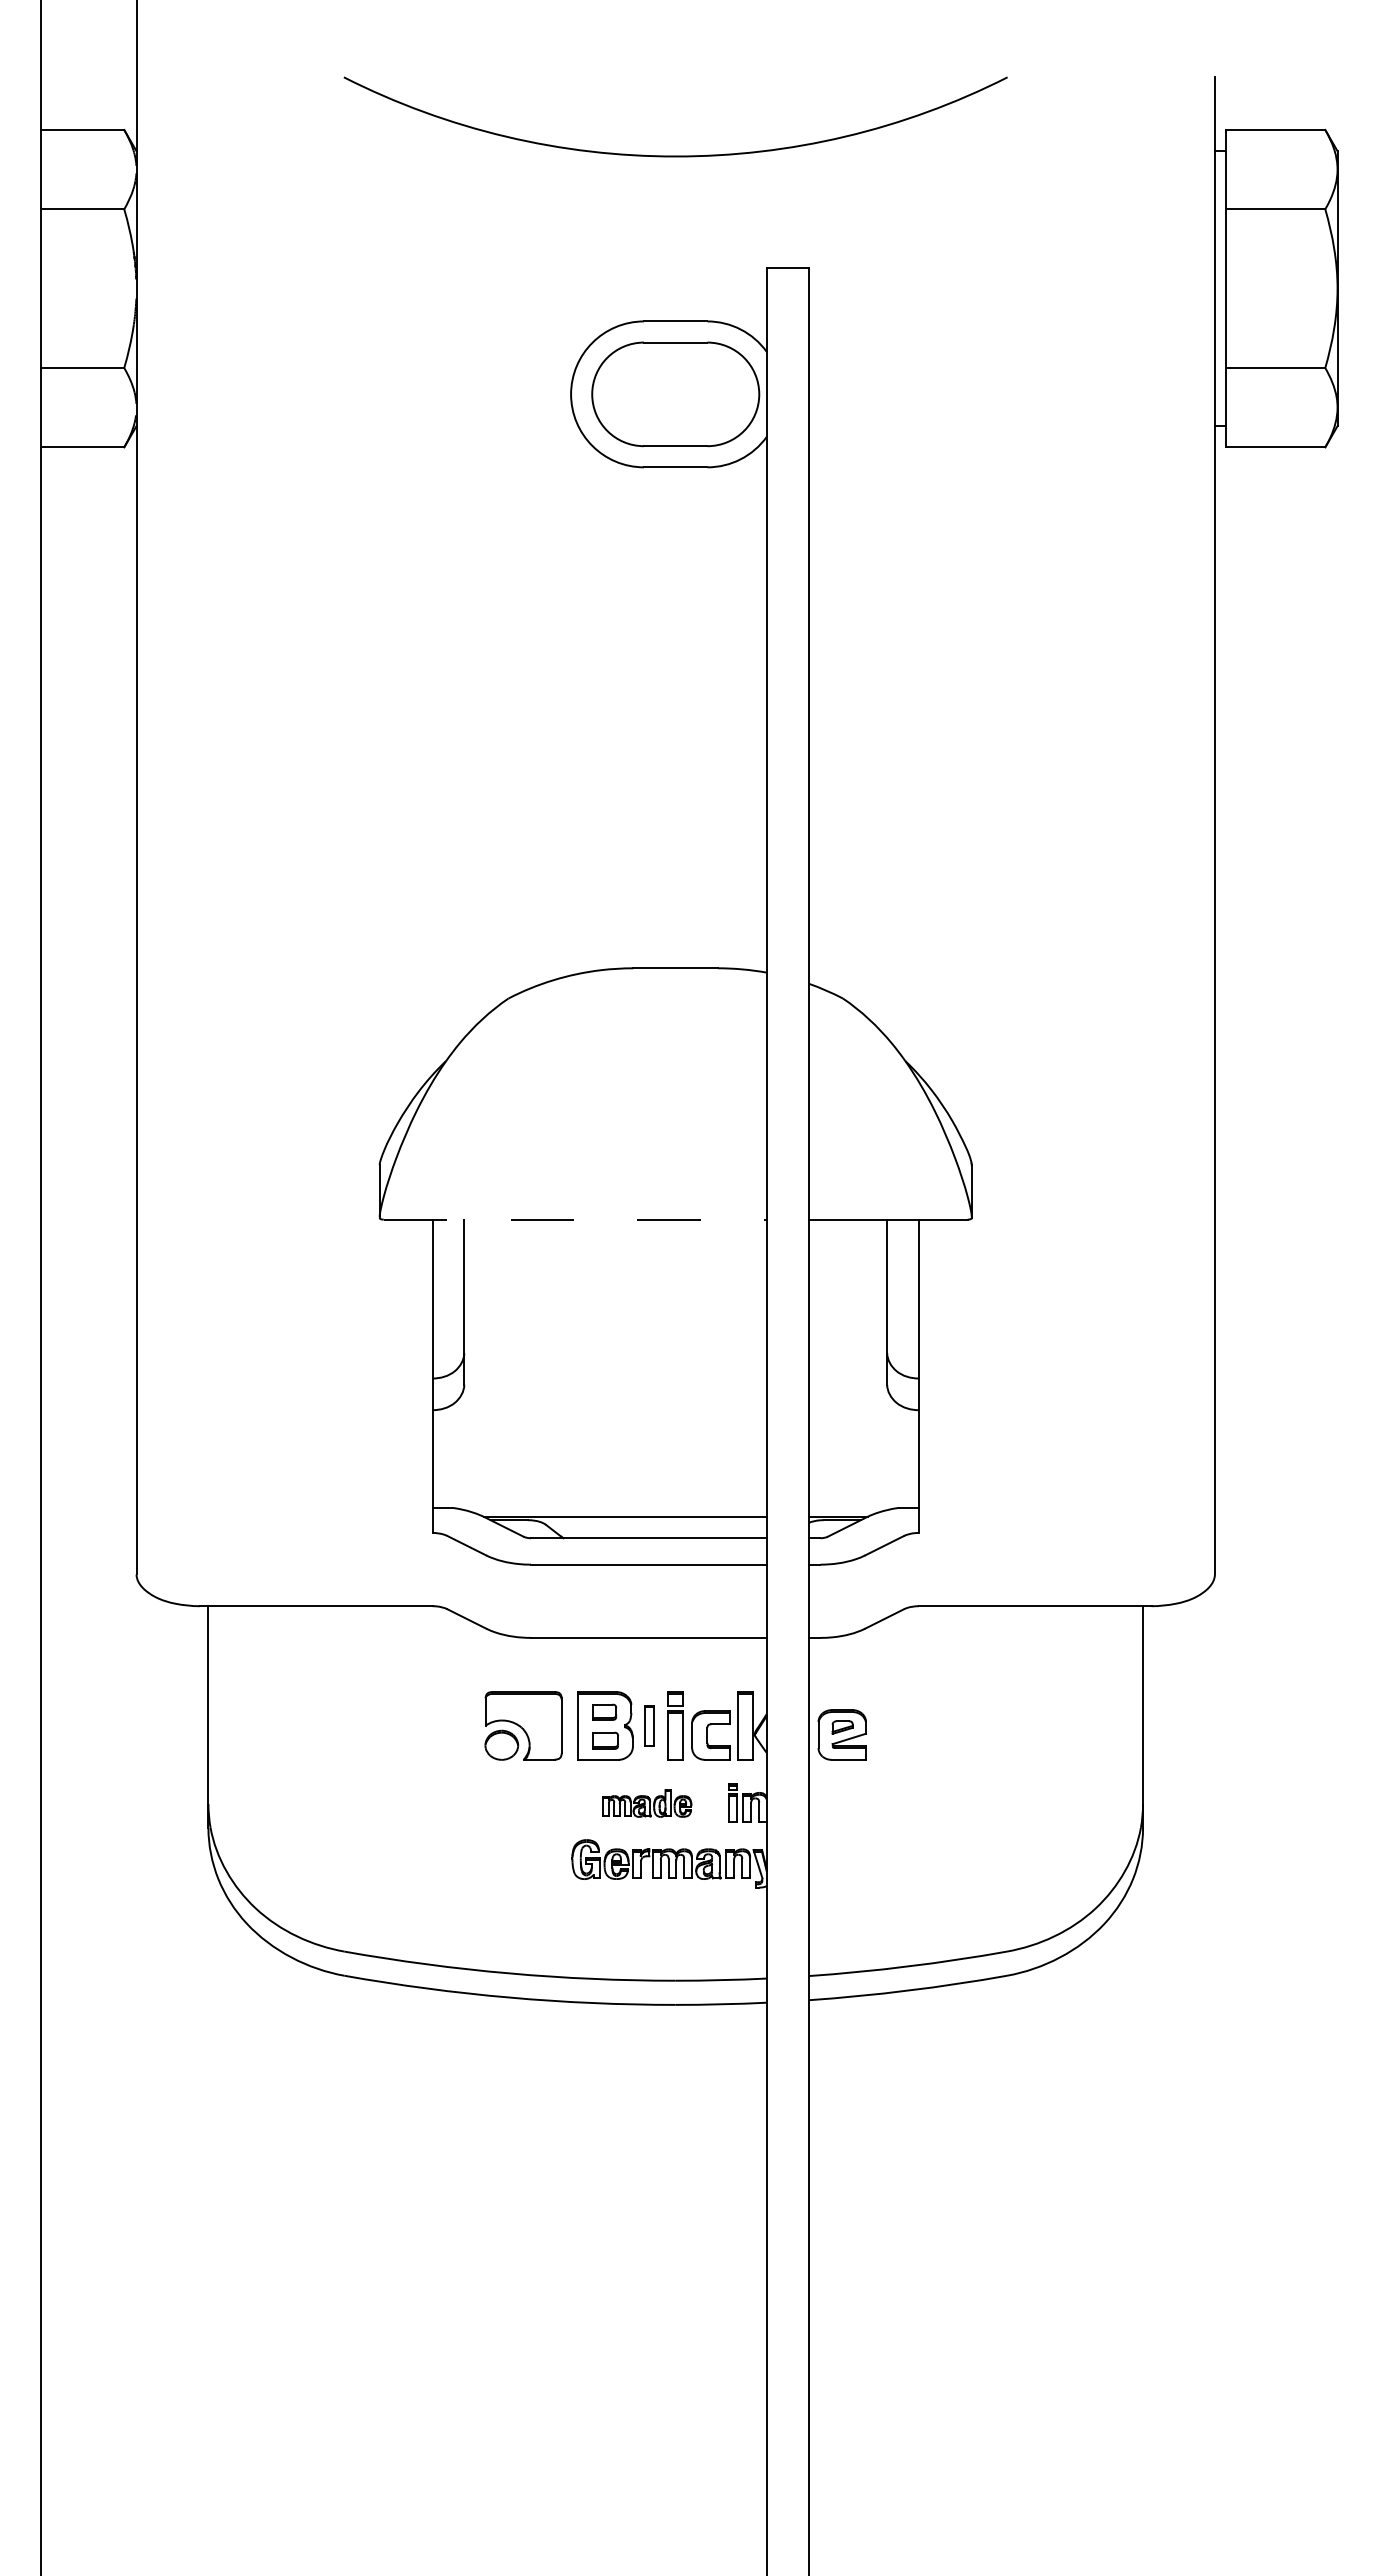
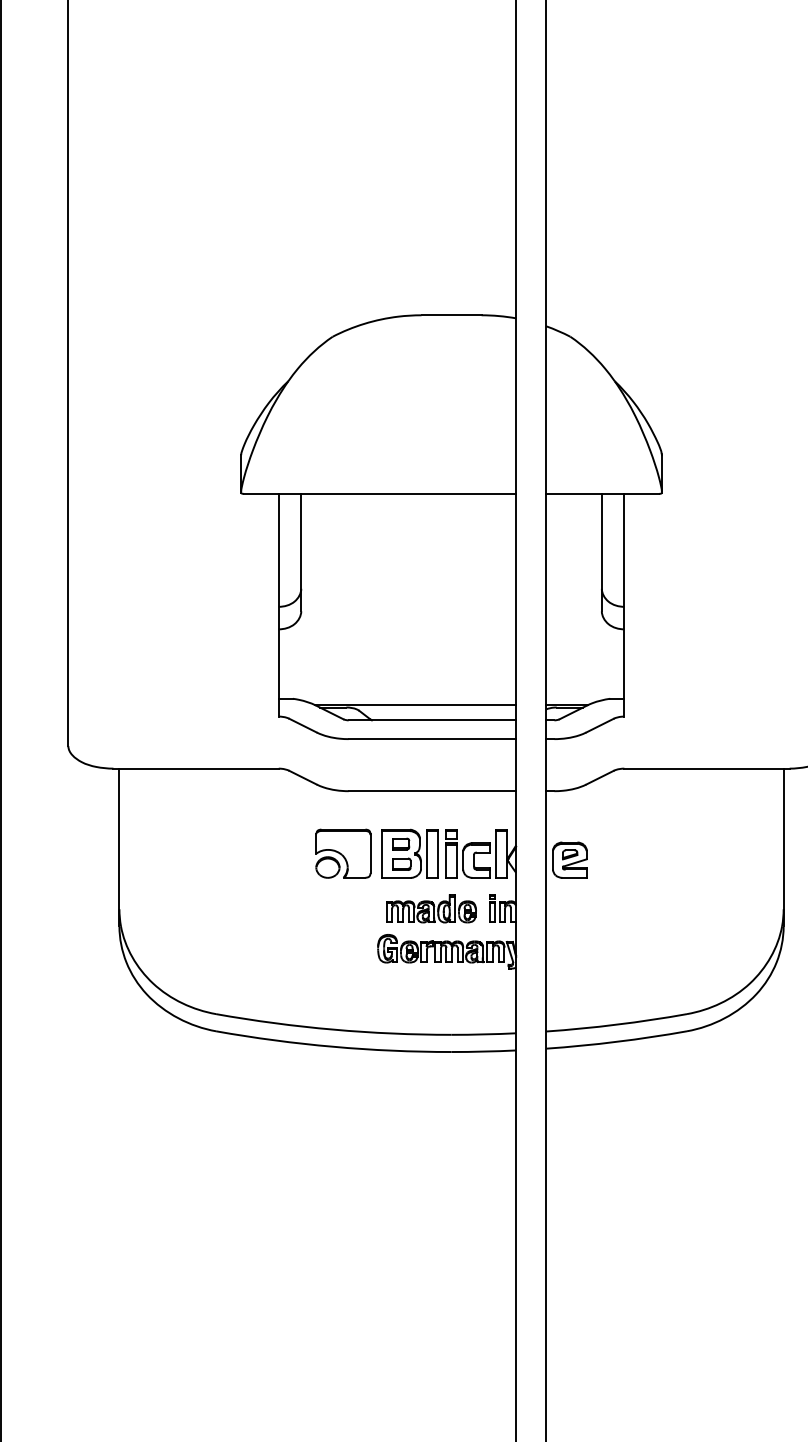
line: (575, 1219) -> (380, 493), dashed -> solid
part: (649, 1725) -> (432, 853), size x1.67
part: (647, 1803) -> (431, 908), size x1.43

